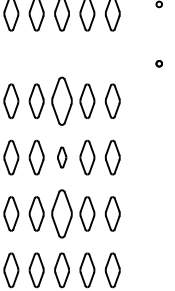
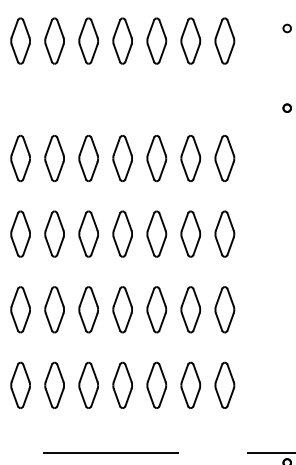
part: (61, 101) -> (156, 158), size x0.71
part: (61, 157) -> (156, 233), size x1.67
part: (61, 213) -> (156, 309), size x0.71

